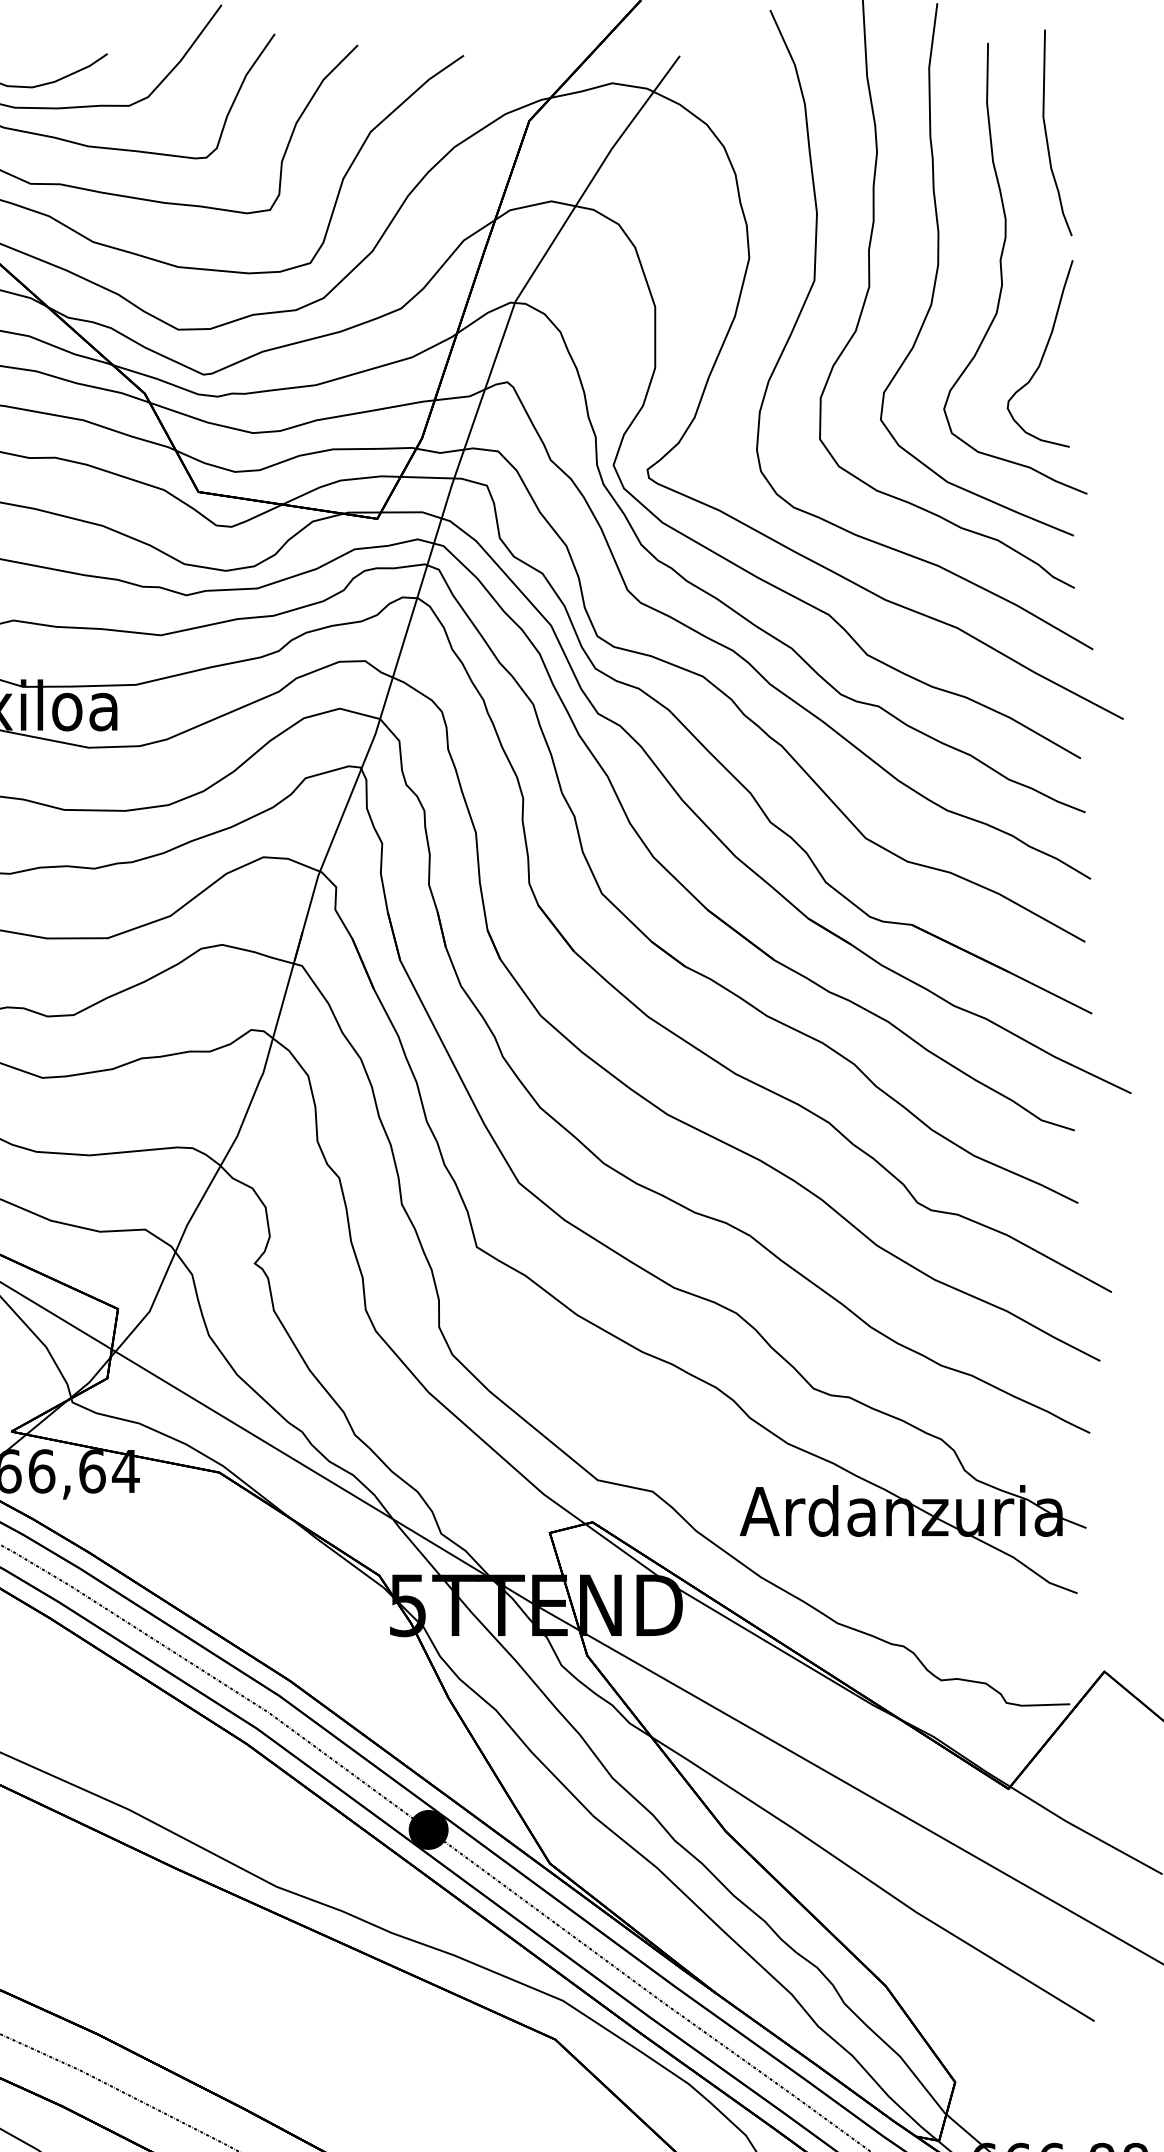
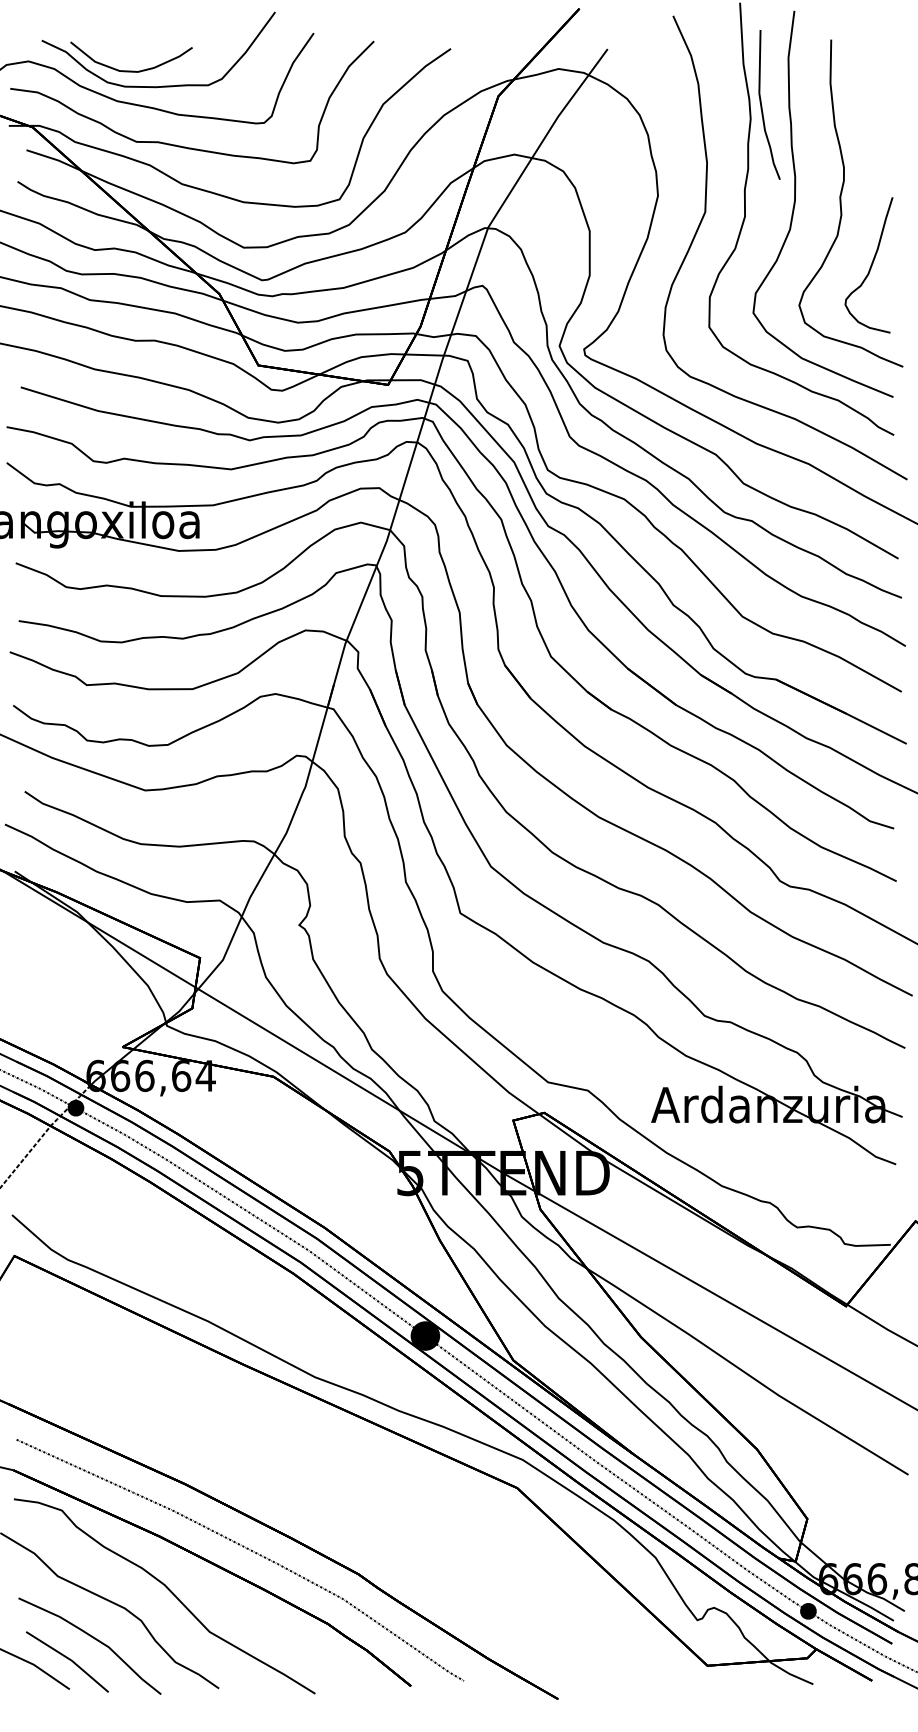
curve: (1047, 133) -> (762, 105), moved

